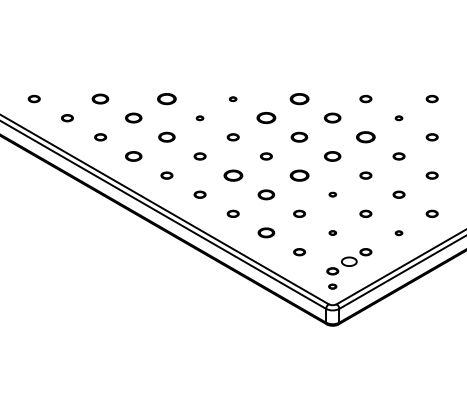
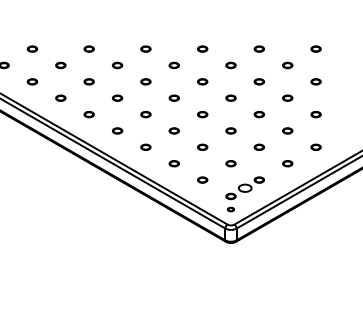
part: (100, 98) -> (32, 48), size x0.71
part: (166, 98) -> (88, 48), size x0.62
part: (299, 98) -> (202, 48), size x0.62
part: (232, 99) -> (145, 49), size x1.67
part: (133, 118) -> (60, 65), size x0.71
part: (199, 118) -> (117, 65), size x1.67
part: (266, 118) -> (174, 65), size x0.62
part: (332, 118) -> (230, 65), size x0.71
part: (398, 118) -> (287, 65), size x1.67
part: (166, 137) -> (88, 81), size x0.71
part: (299, 137) -> (202, 81), size x0.71
part: (365, 137) -> (259, 81), size x0.62
part: (133, 156) -> (60, 98), size x0.71
part: (332, 156) -> (230, 98), size x0.71
part: (232, 175) -> (145, 114), size x0.62
part: (299, 175) -> (202, 114), size x0.62
part: (266, 194) -> (174, 130), size x0.71
part: (332, 194) -> (230, 130), size x1.67
part: (332, 232) -> (230, 163), size x1.67
part: (266, 233) -> (174, 164), size x0.71
part: (398, 233) -> (287, 164), size x1.67

